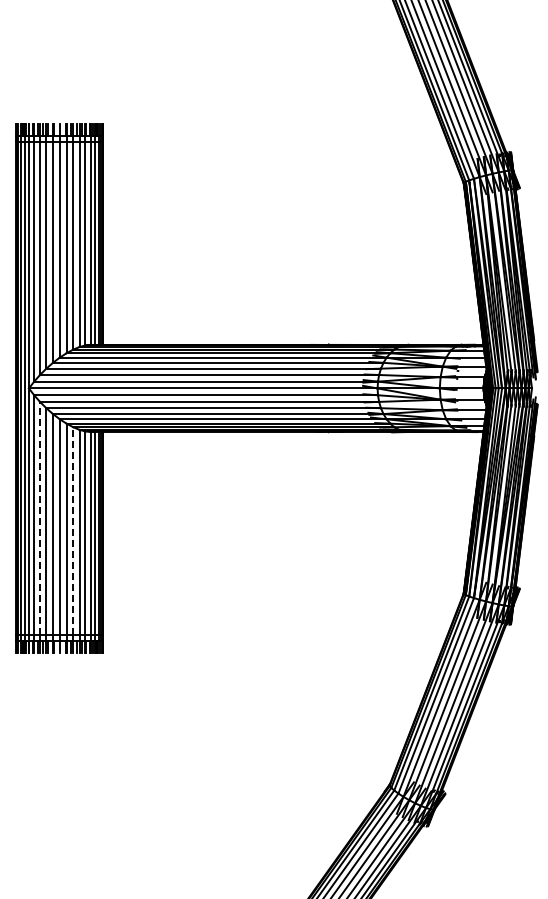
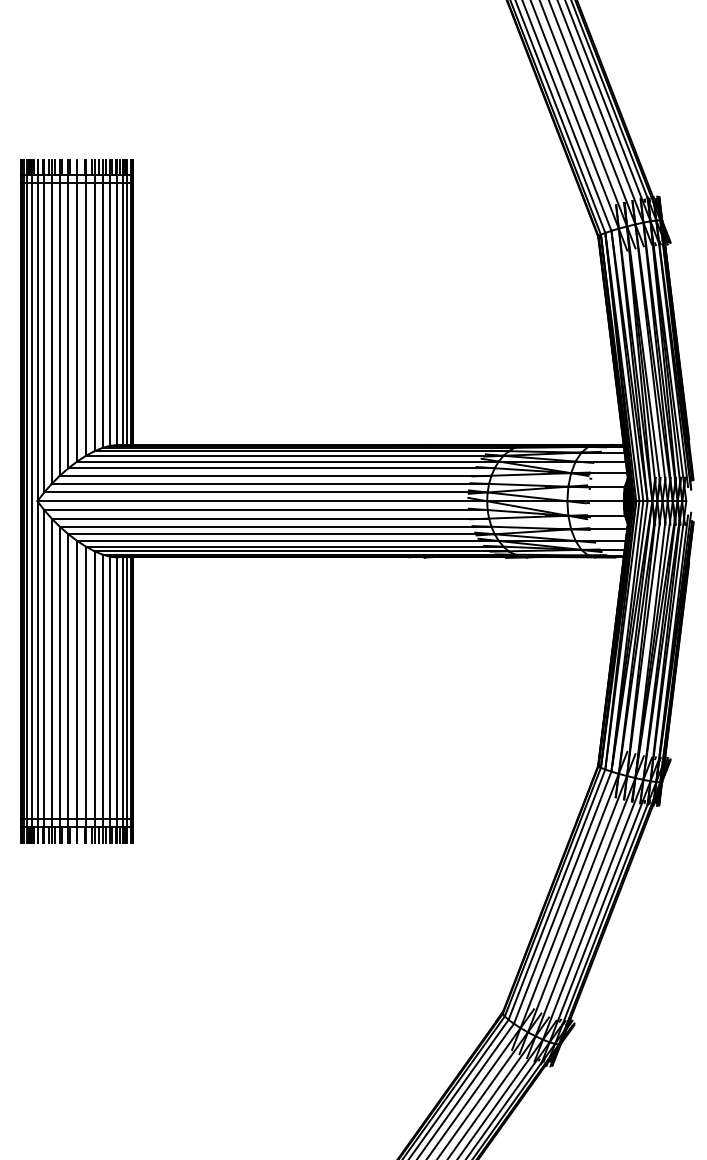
line: (40, 518) -> (52, 668), dashed -> solid
line: (73, 531) -> (94, 685), dashed -> solid

